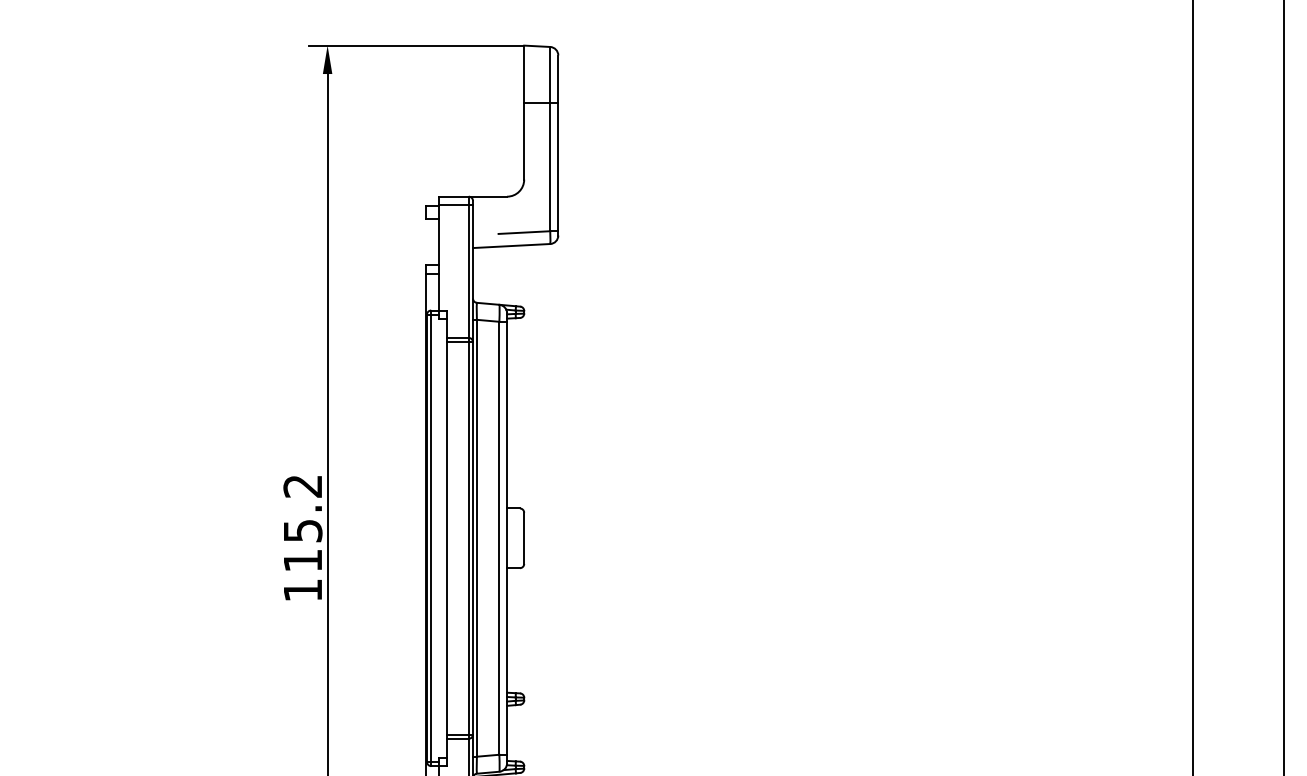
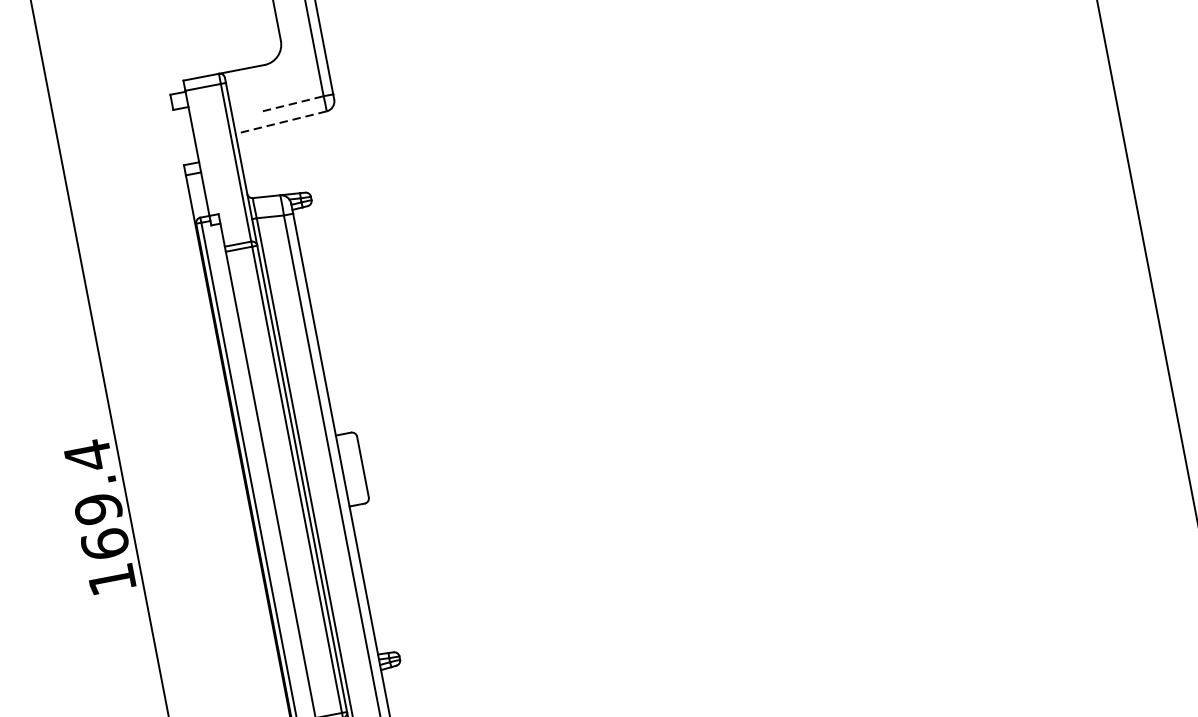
line: (524, 232) -> (293, 103), solid -> dashed
line: (511, 246) -> (281, 123), solid -> dashed
text: (302, 523) -> (96, 500), 115.2 -> 169.4

